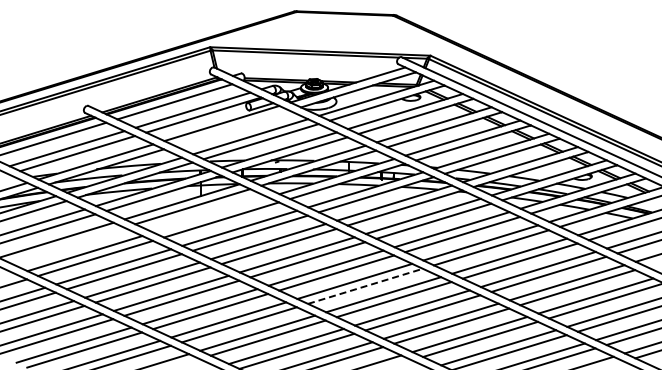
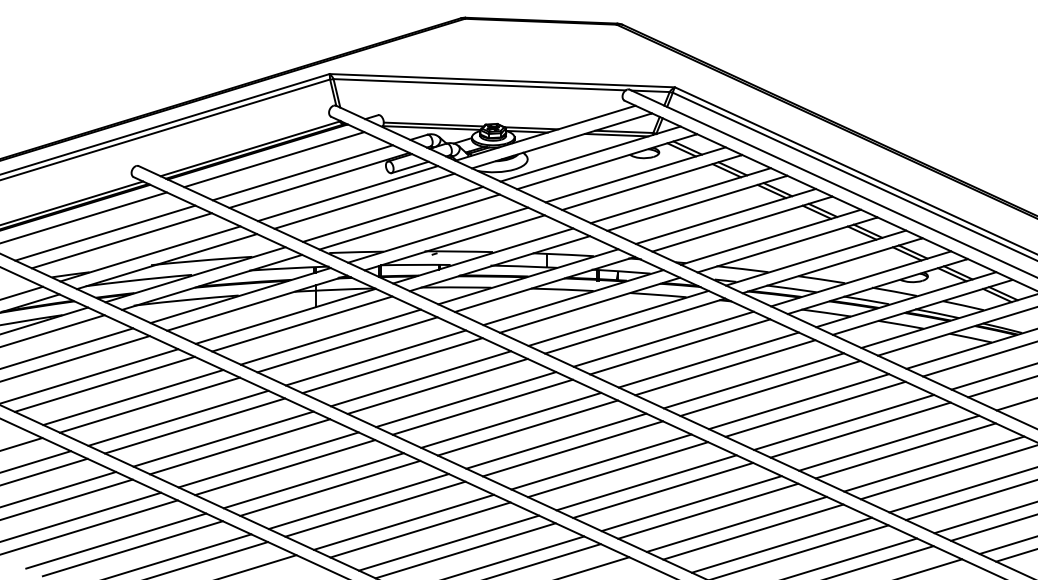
line: (232, 127) -> (364, 199), added
line: (210, 214) -> (330, 336), added
line: (66, 244) -> (104, 383), added
line: (365, 286) -> (573, 449), dashed -> solid

